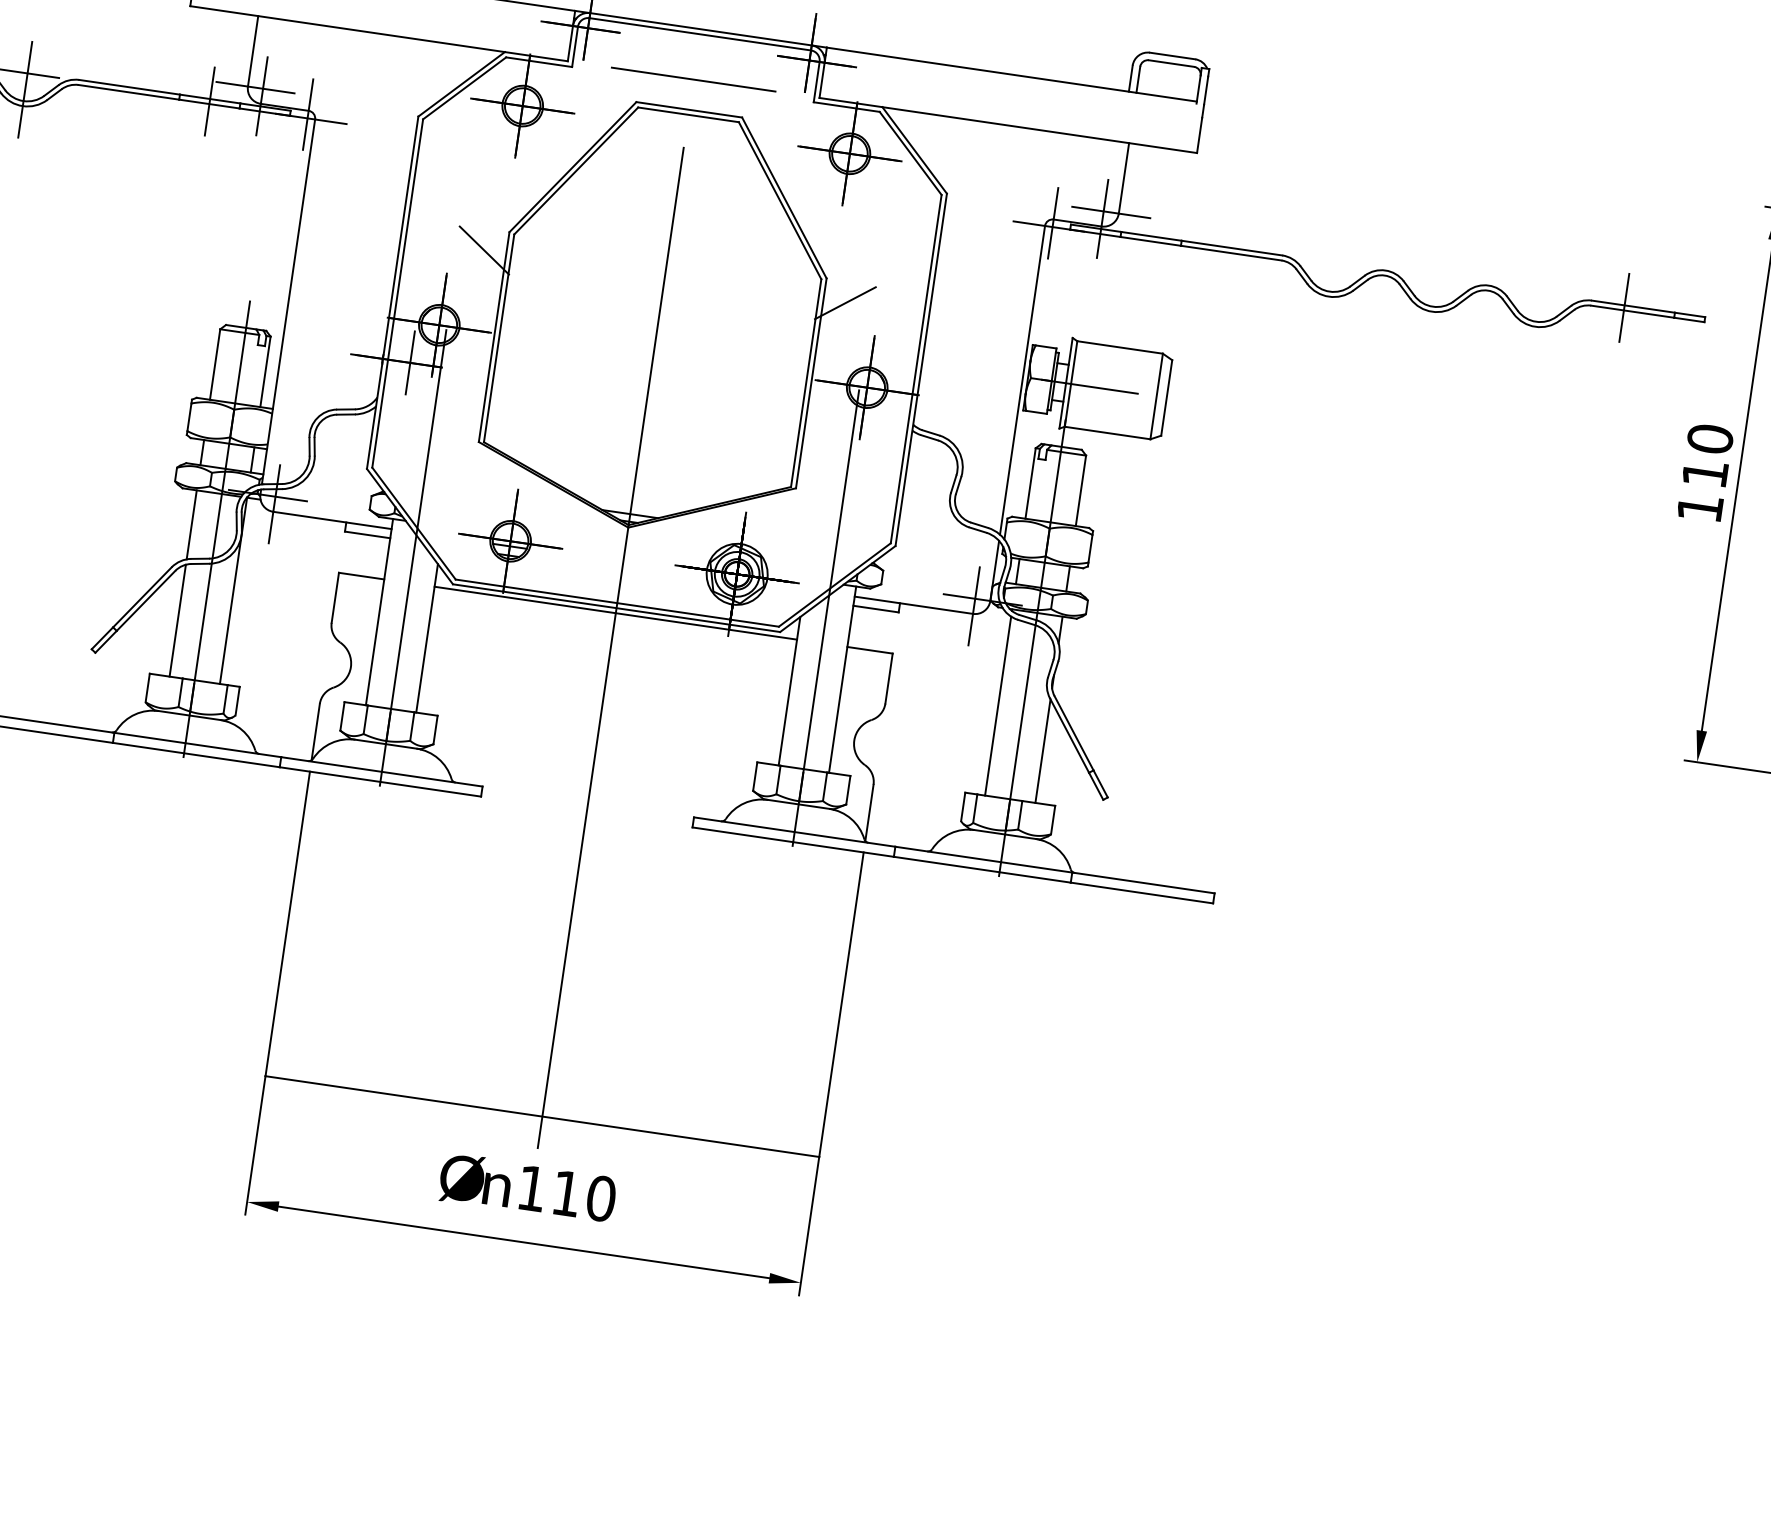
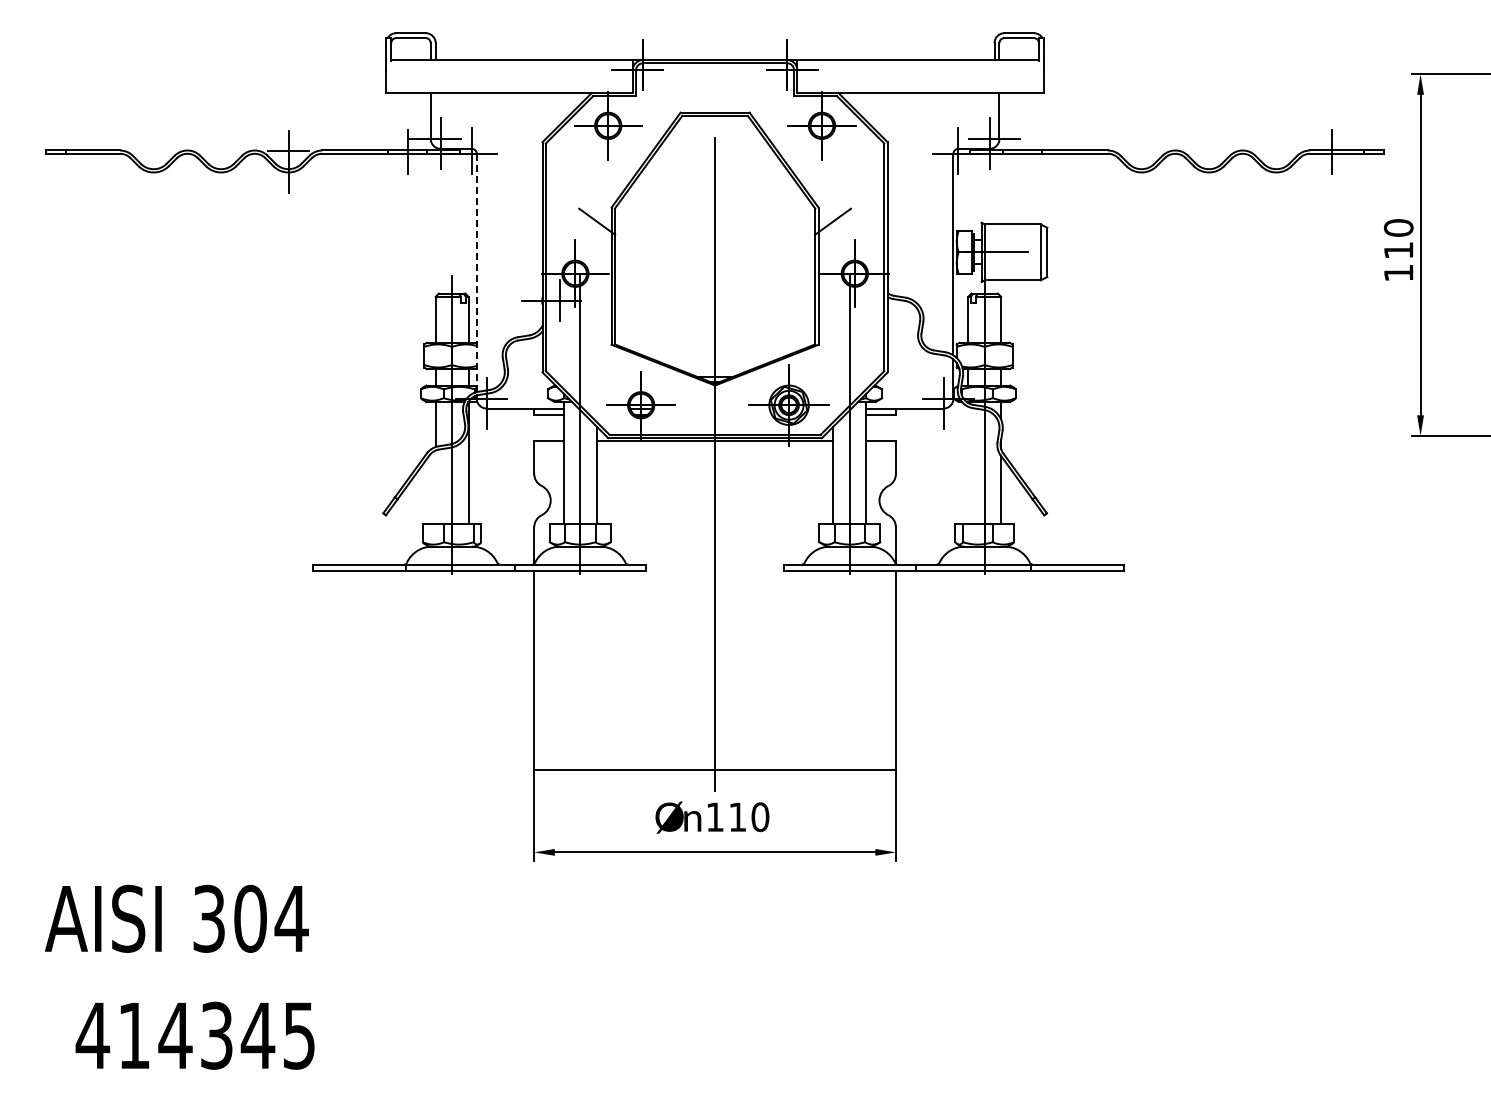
line: (694, 78) -> (715, 92), removed
line: (288, 301) -> (476, 272), solid -> dashed
line: (177, 619) -> (435, 486), removed
line: (998, 705) -> (968, 464), removed

